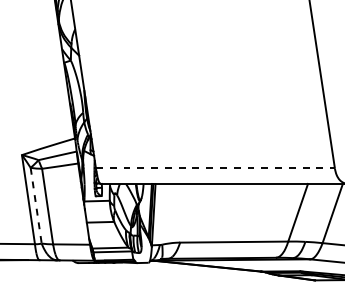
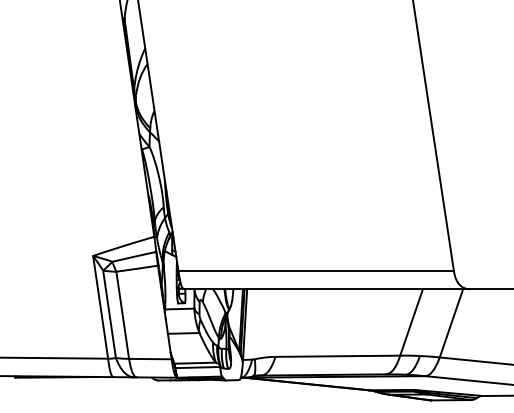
line: (215, 168) -> (316, 271), dashed -> solid
line: (36, 205) -> (109, 314), dashed -> solid

